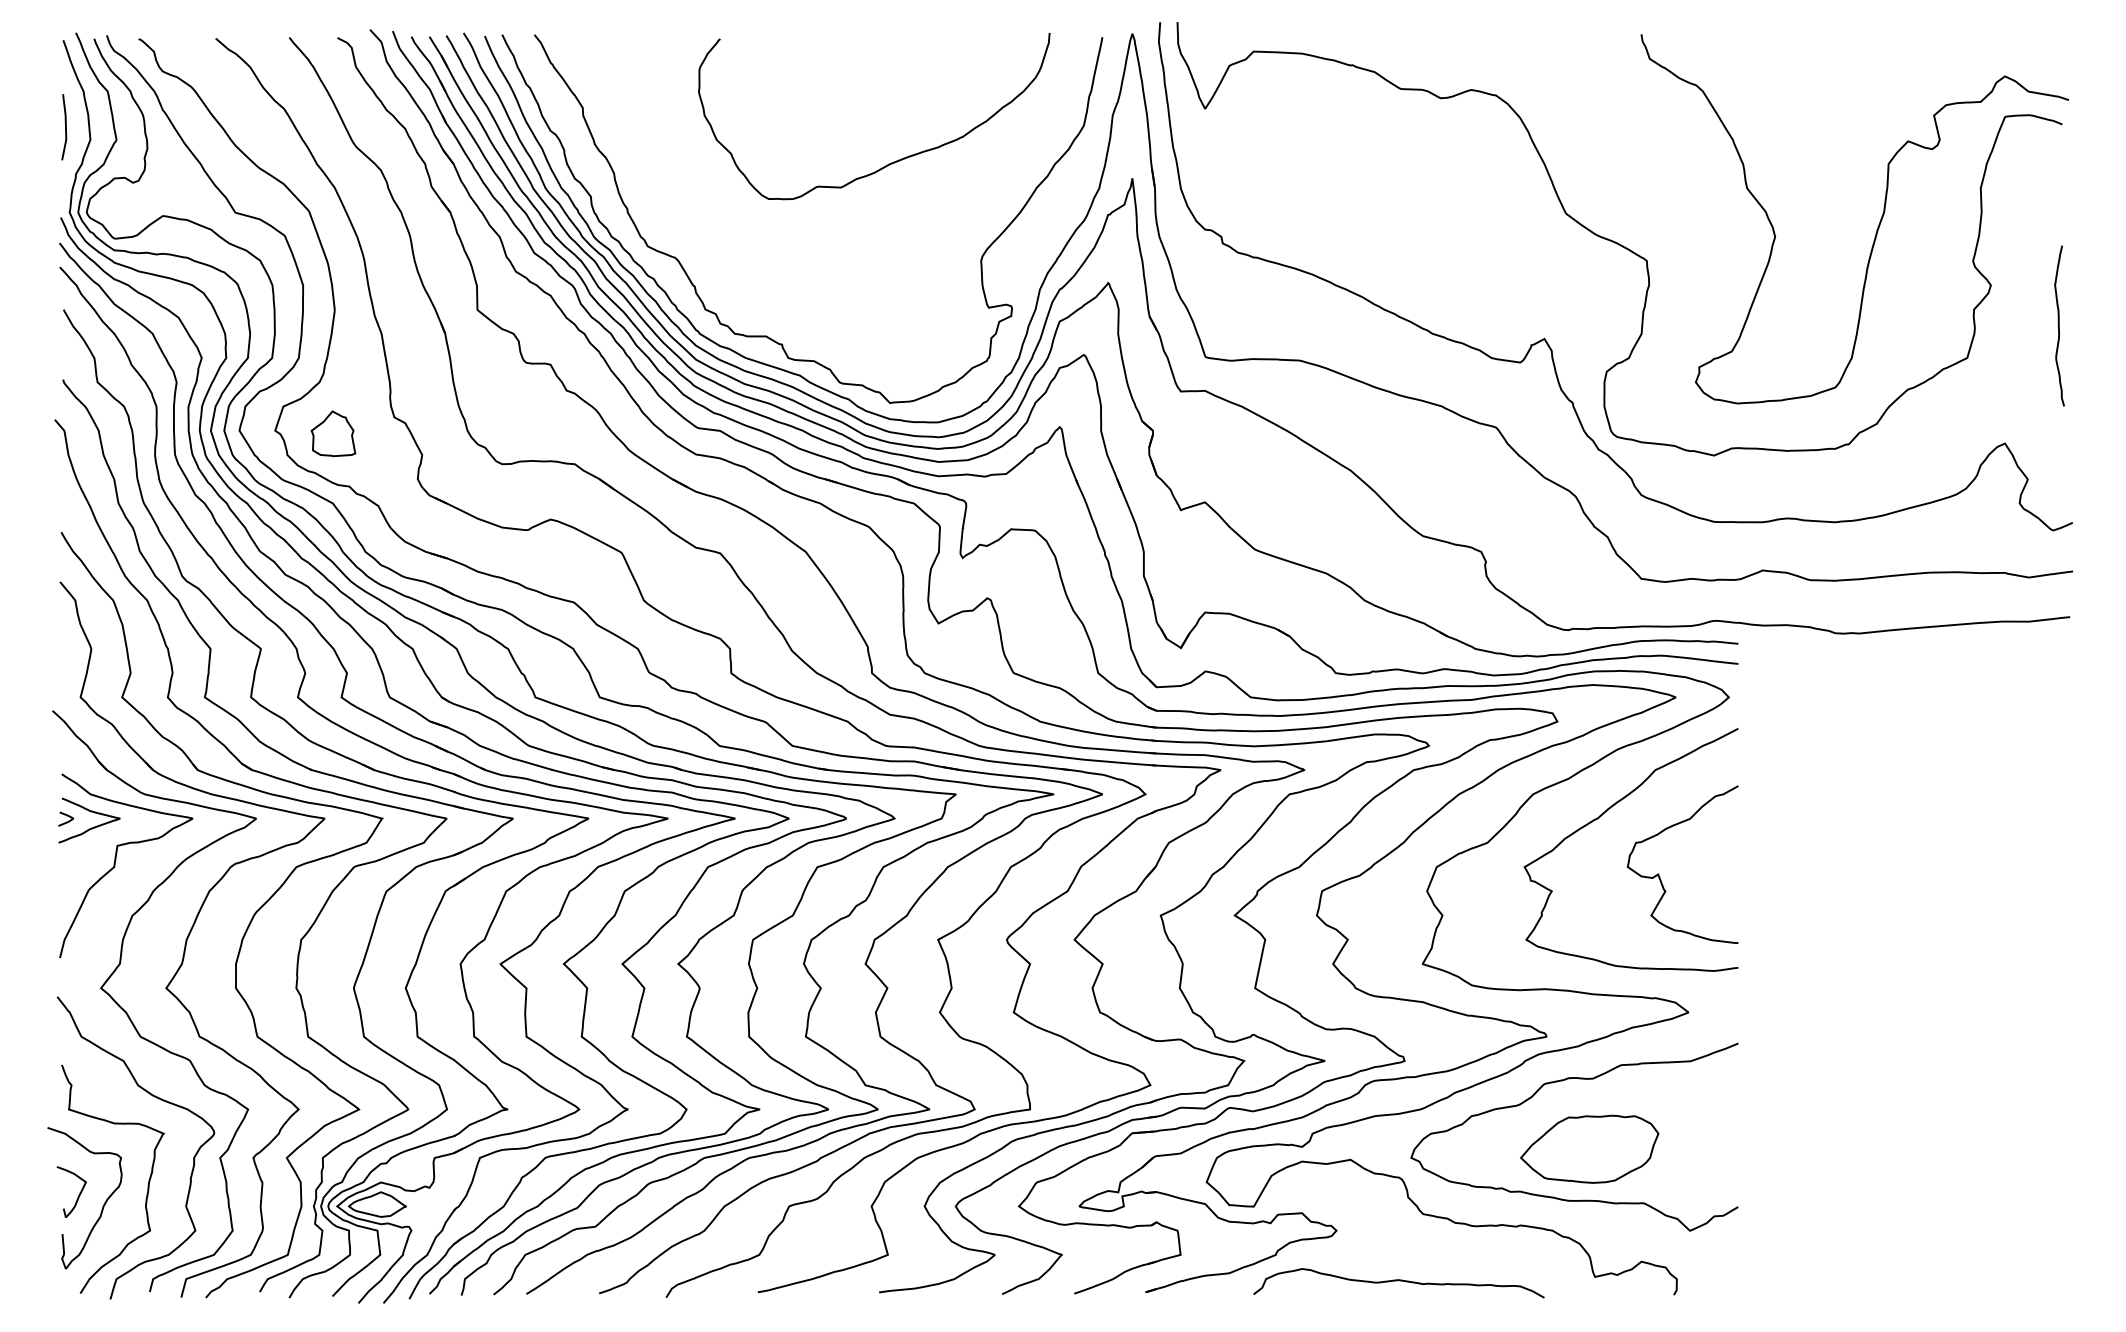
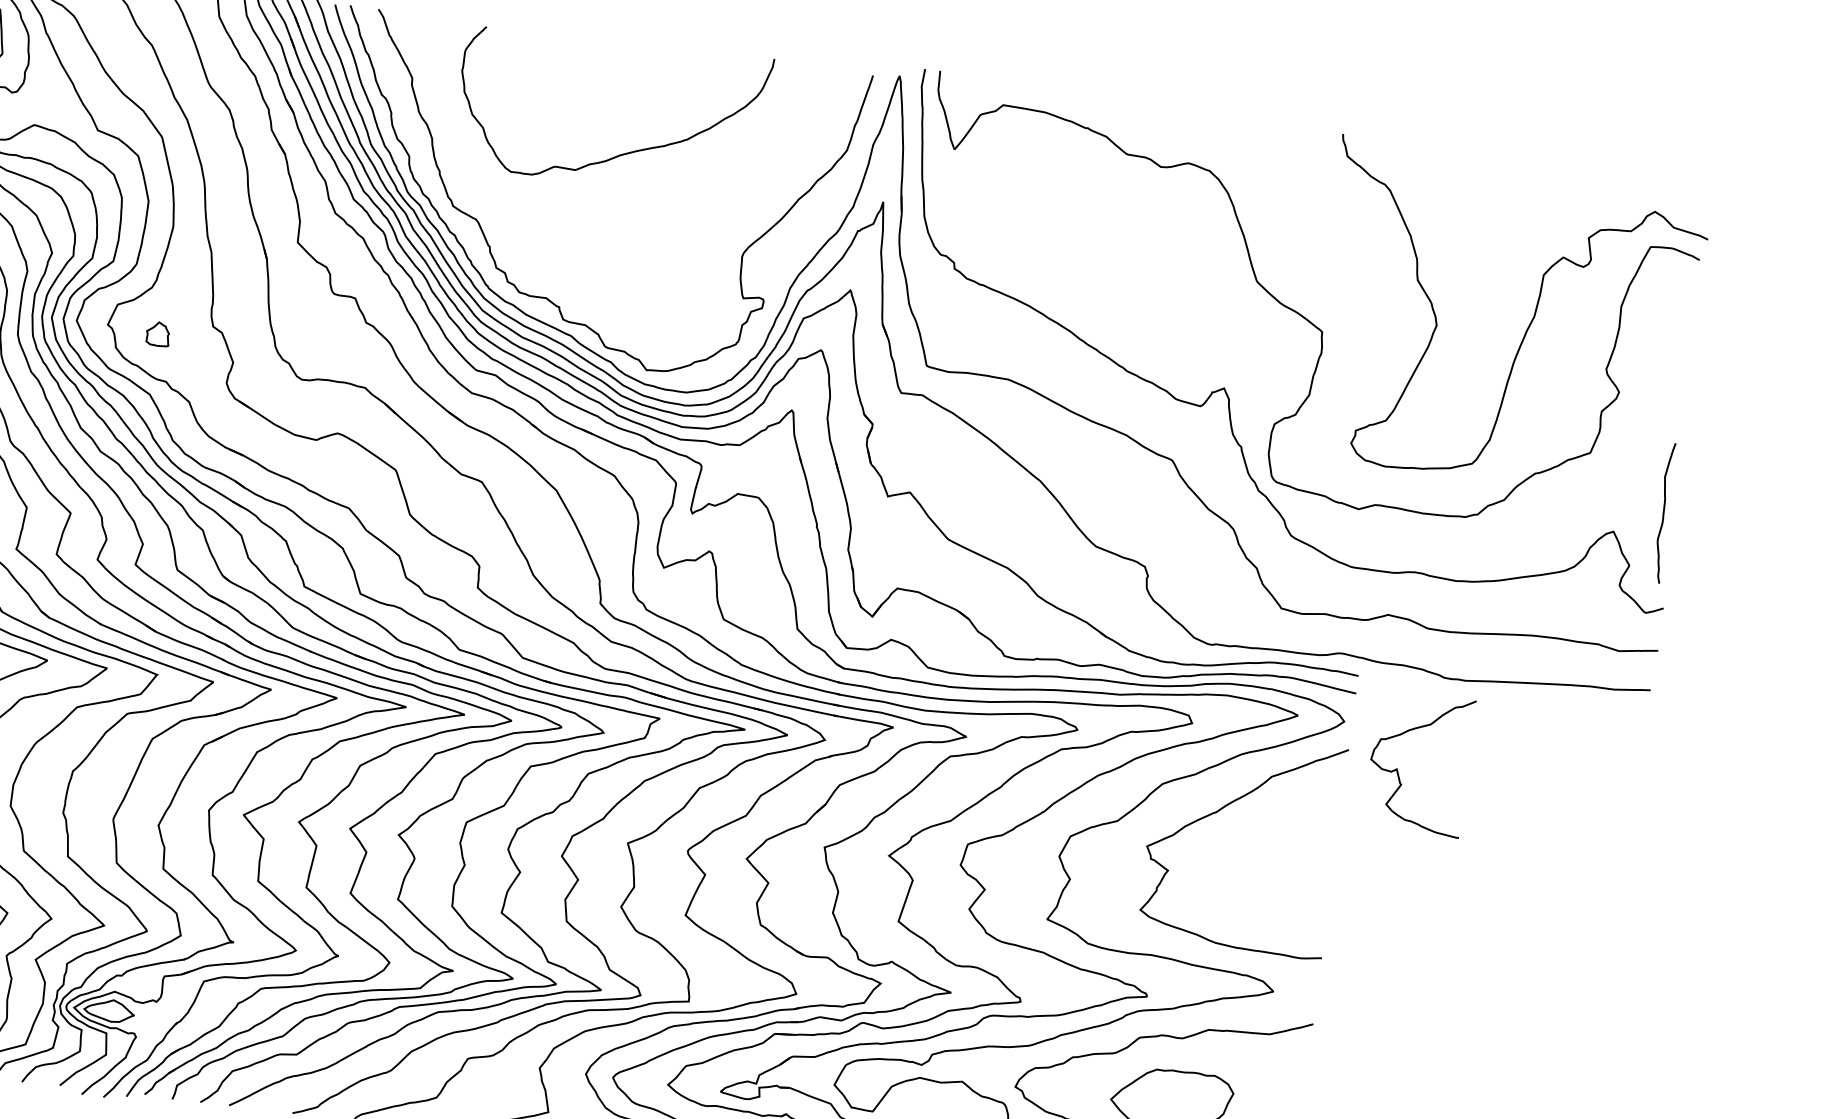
curve: (893, 161) -> (623, 153), moved
curve: (2059, 325) -> (1664, 512), moved
part: (333, 433) -> (158, 333), size x0.6
curve: (1659, 874) -> (1397, 769), moved

